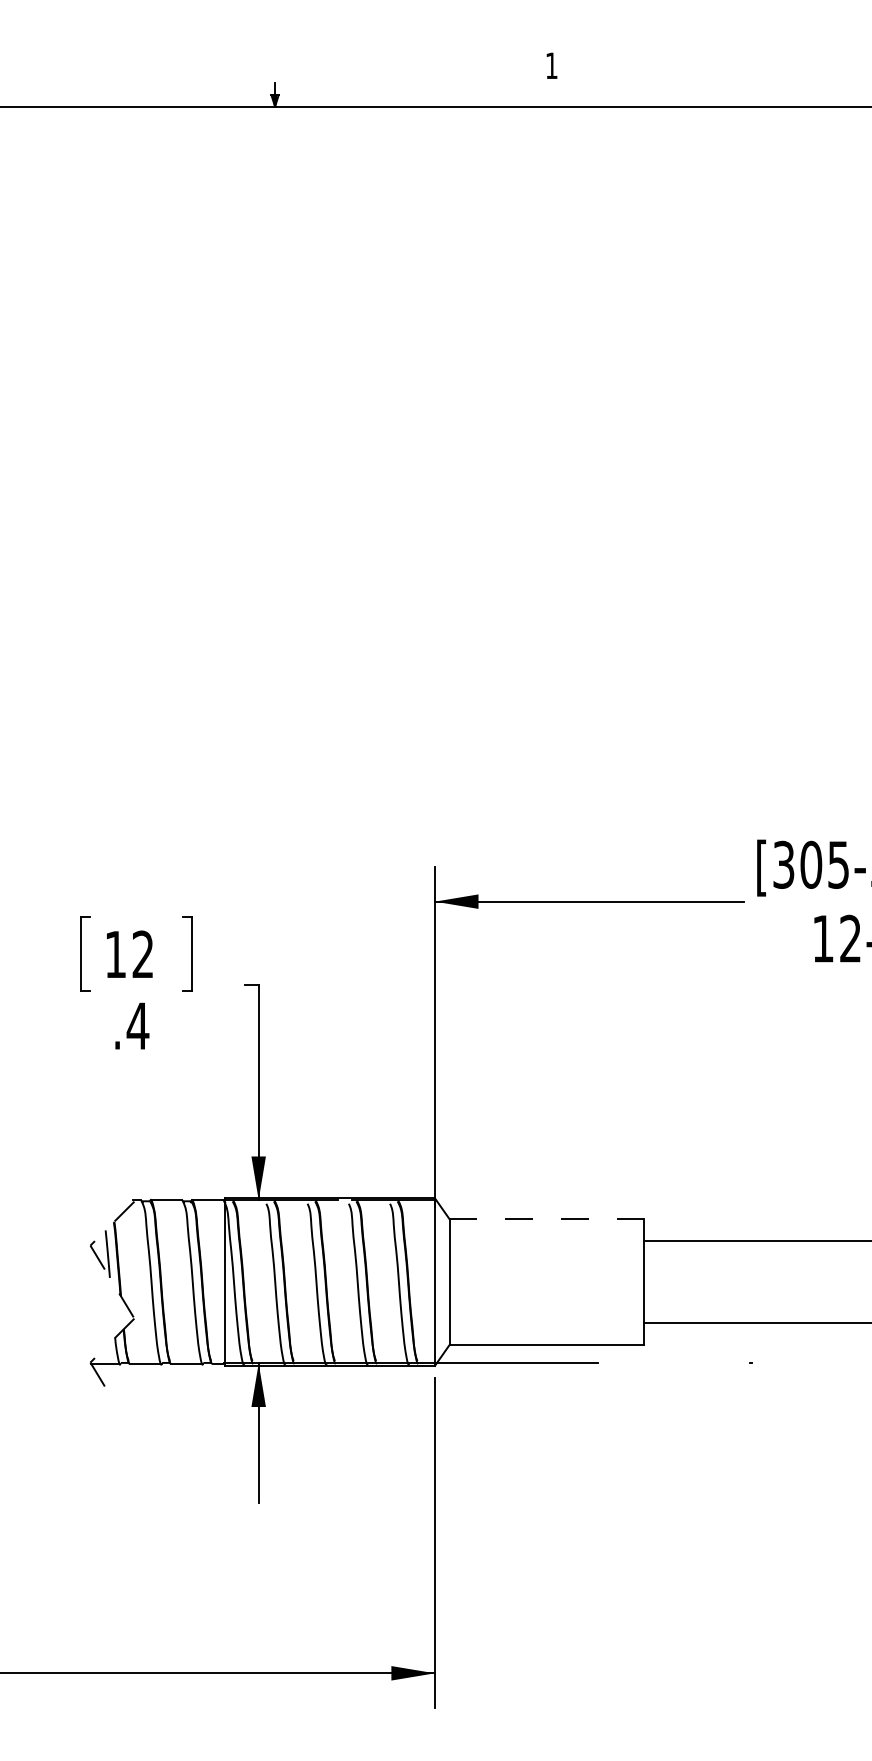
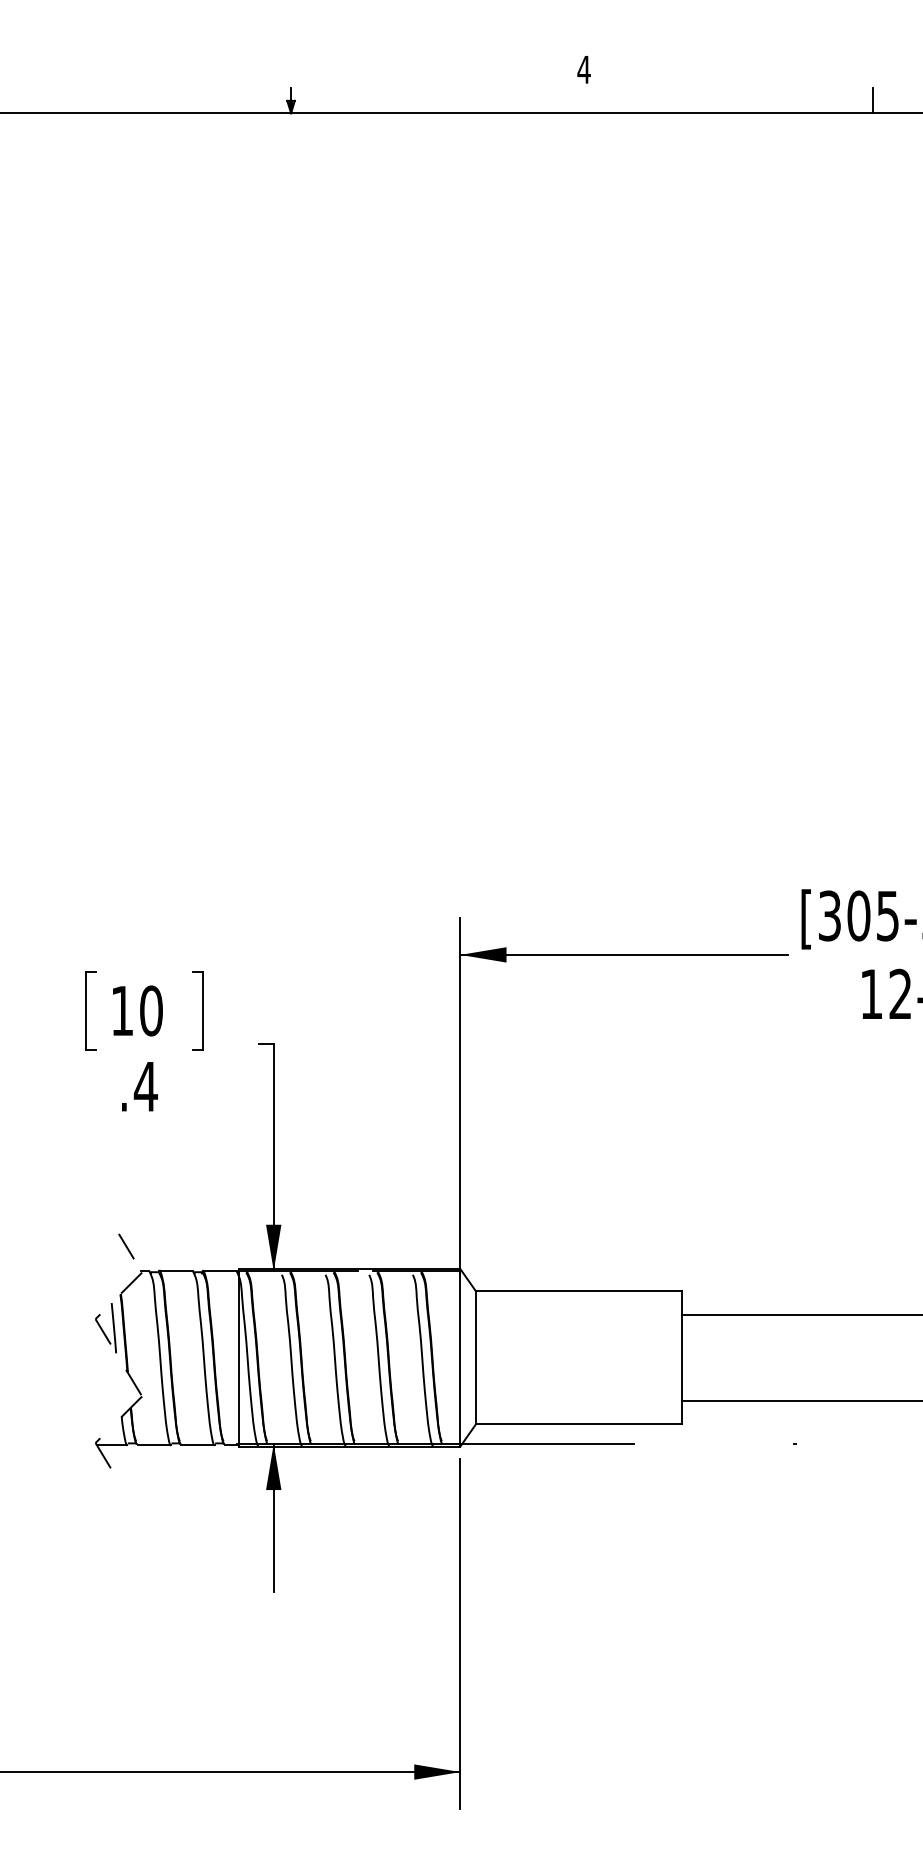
text: (551, 65) -> (583, 69), 1 -> 4
line: (825, 94) -> (873, 100), added
text: (143, 954) -> (151, 1010), 12 -> 10
line: (119, 1177) -> (126, 1246), added
line: (546, 1219) -> (578, 1291), dashed -> solid

